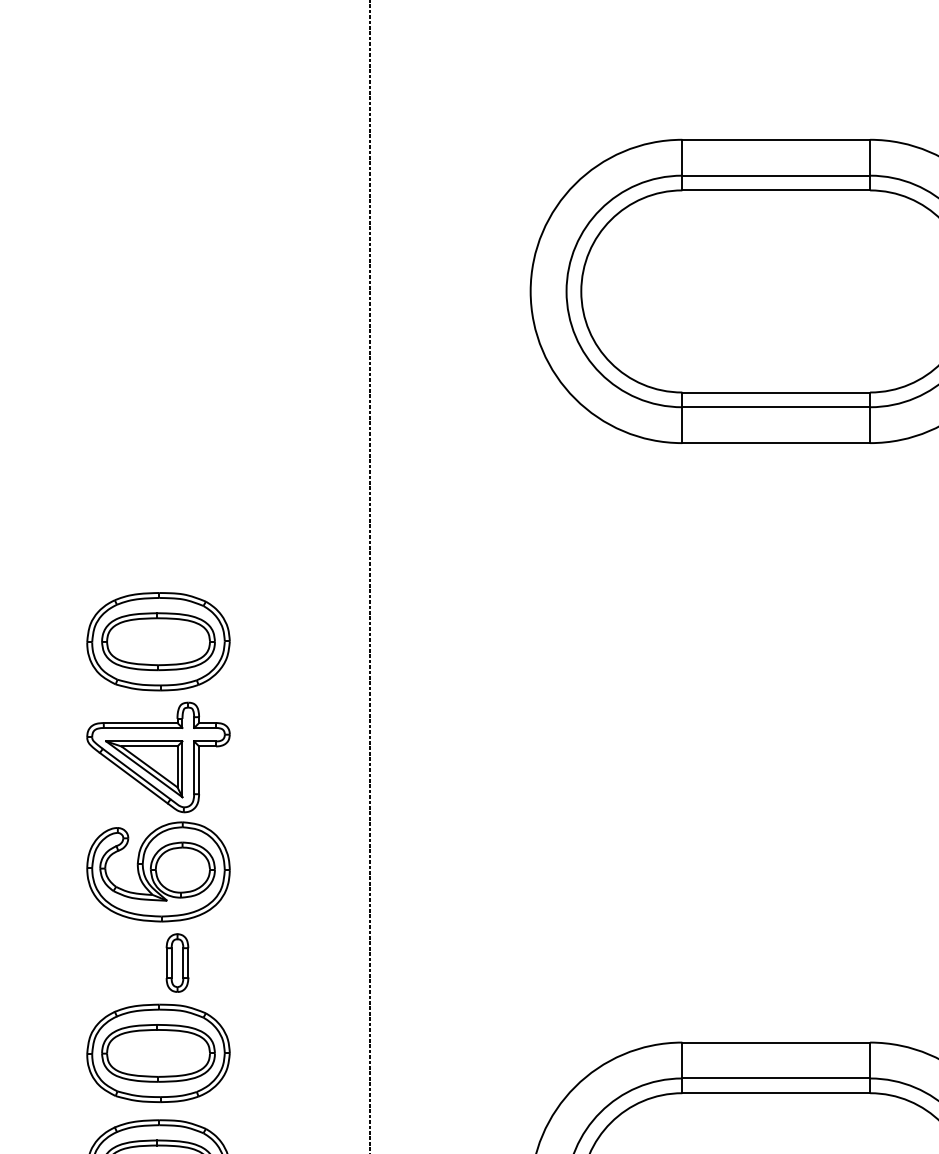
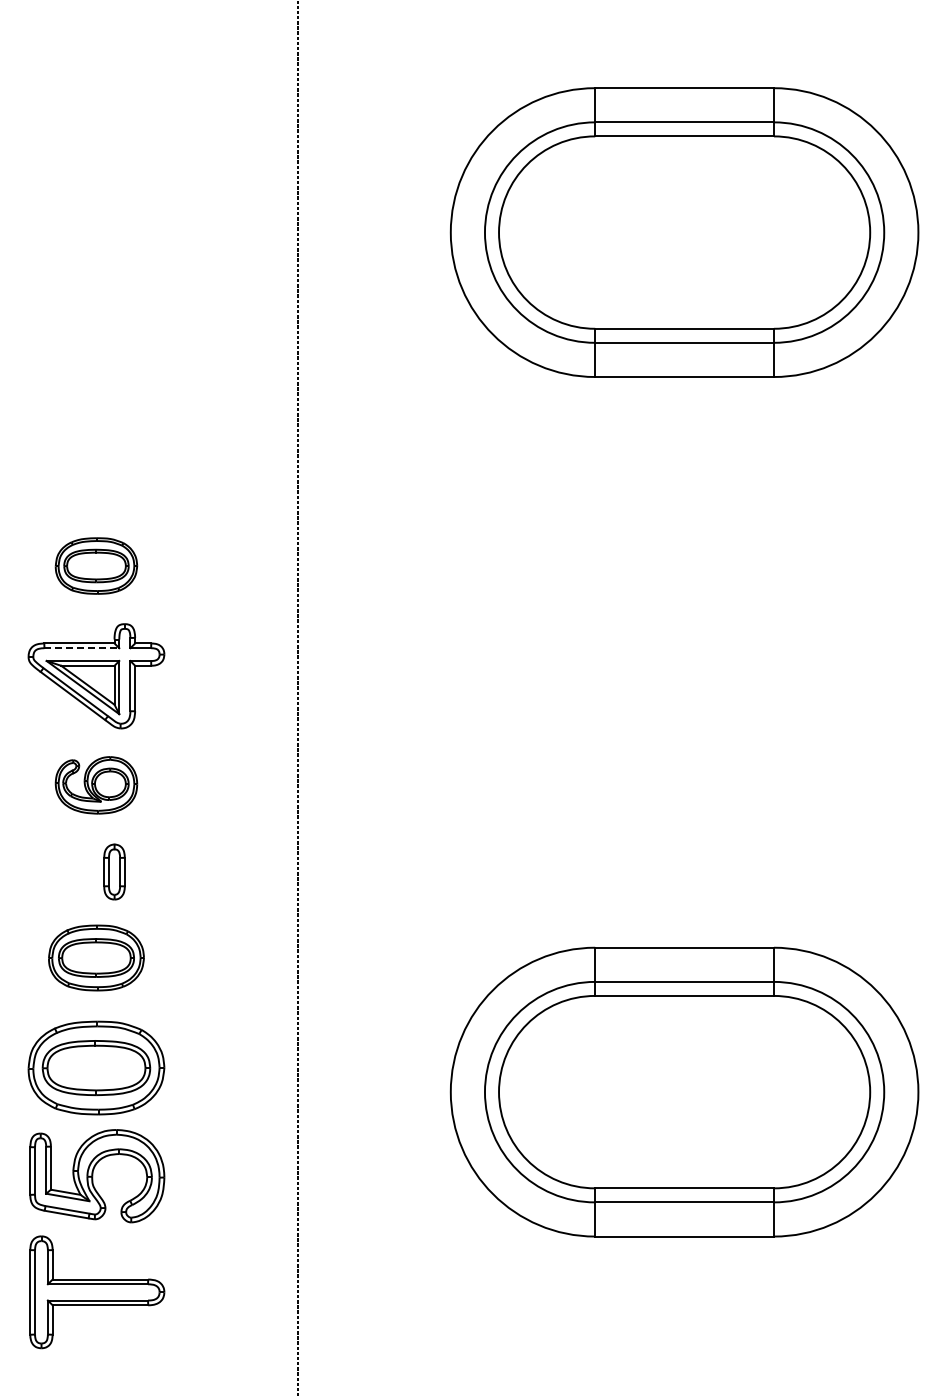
part: (158, 641) -> (96, 565), size x0.6
line: (143, 728) -> (82, 648), solid -> dashed
part: (158, 872) -> (96, 785), size x0.6
part: (158, 1052) -> (96, 957), size x0.7

